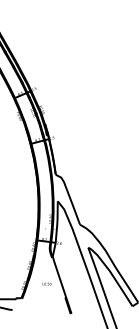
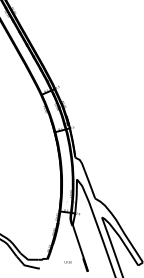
text: (46, 284) -> (67, 262), moved

